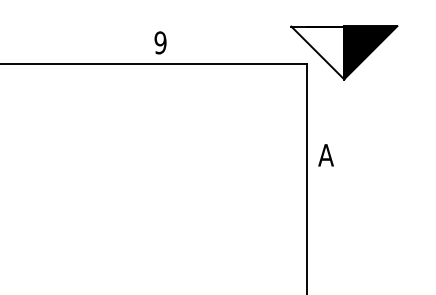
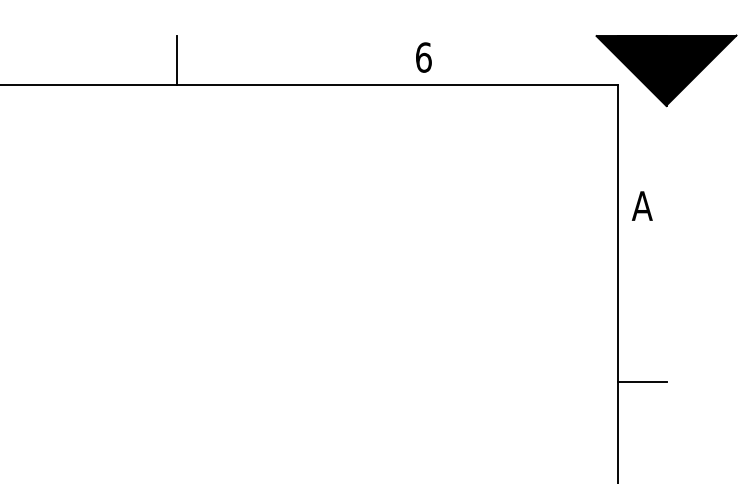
text: (160, 42) -> (423, 57), 9 -> 6
fill: (317, 53) -> (631, 71), added
line: (325, 288) -> (641, 382), added

